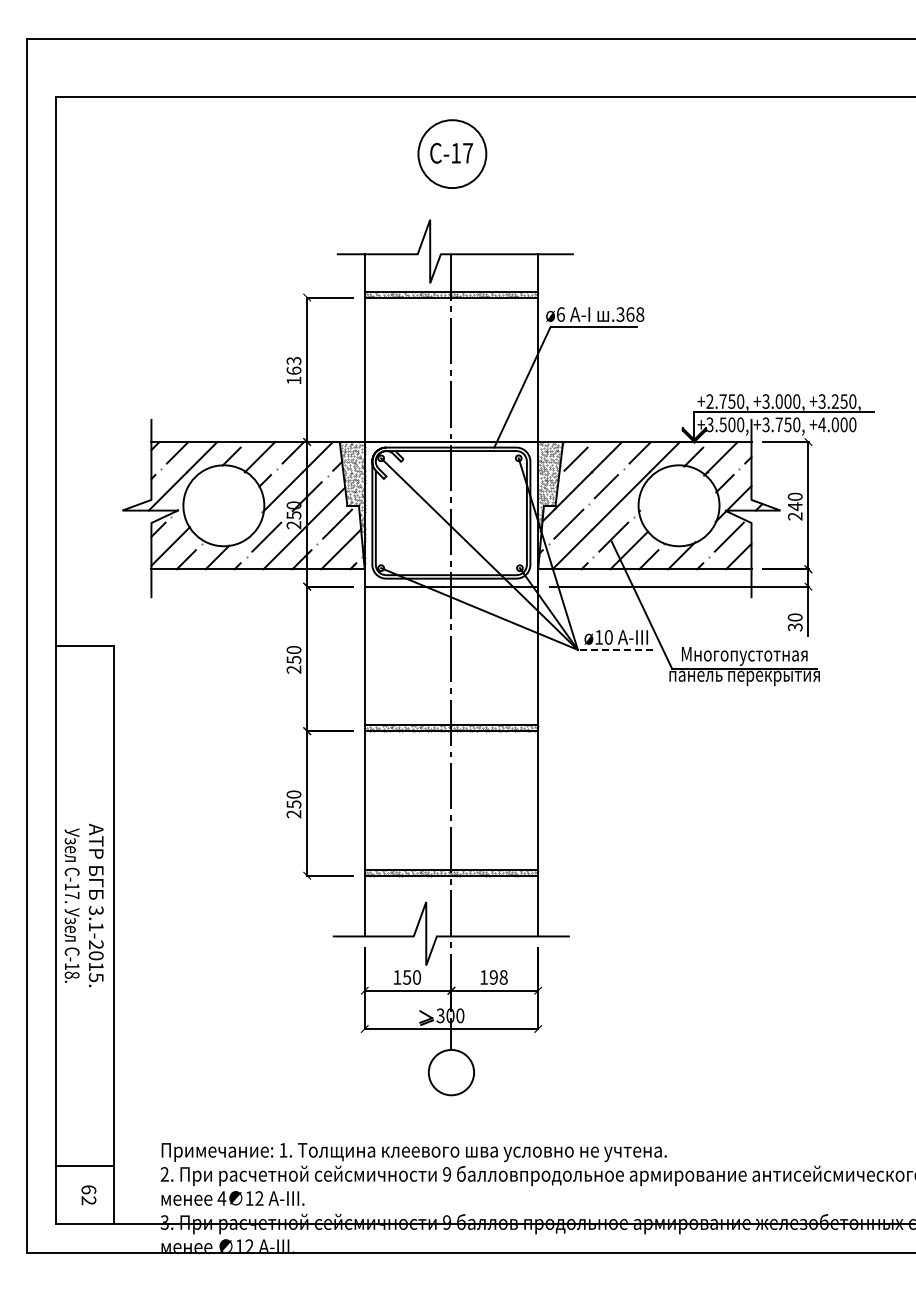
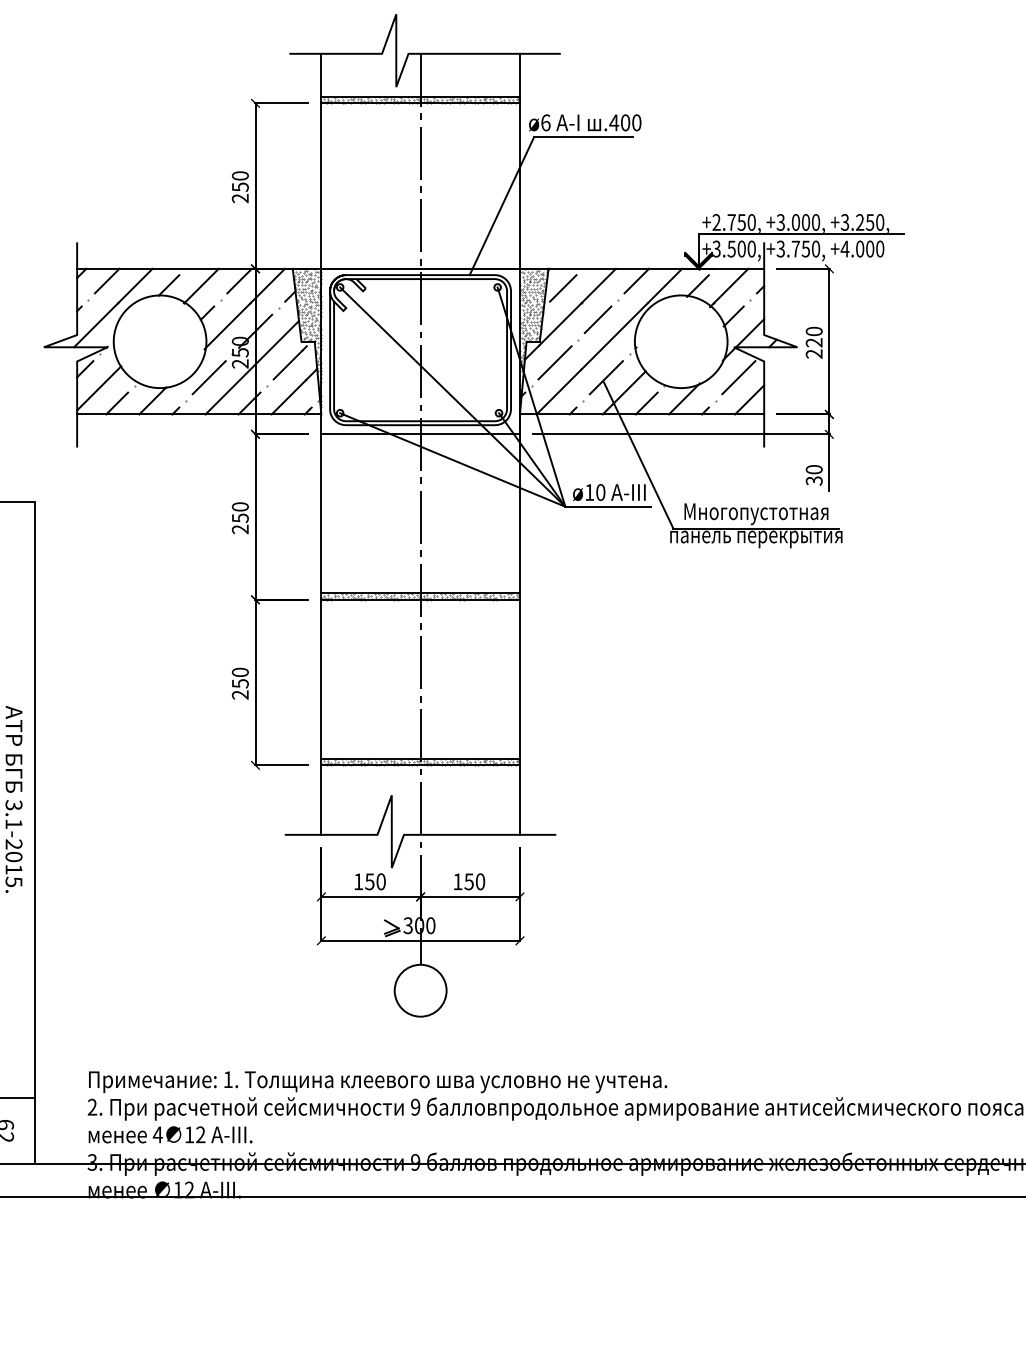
text: (630, 314) -> (625, 122), .368 -> .400
text: (293, 370) -> (239, 186), 163 -> 250
text: (794, 506) -> (813, 342), 240 -> 220
line: (615, 649) -> (608, 506), dashed -> solid
text: (498, 977) -> (474, 881), 198 -> 150

